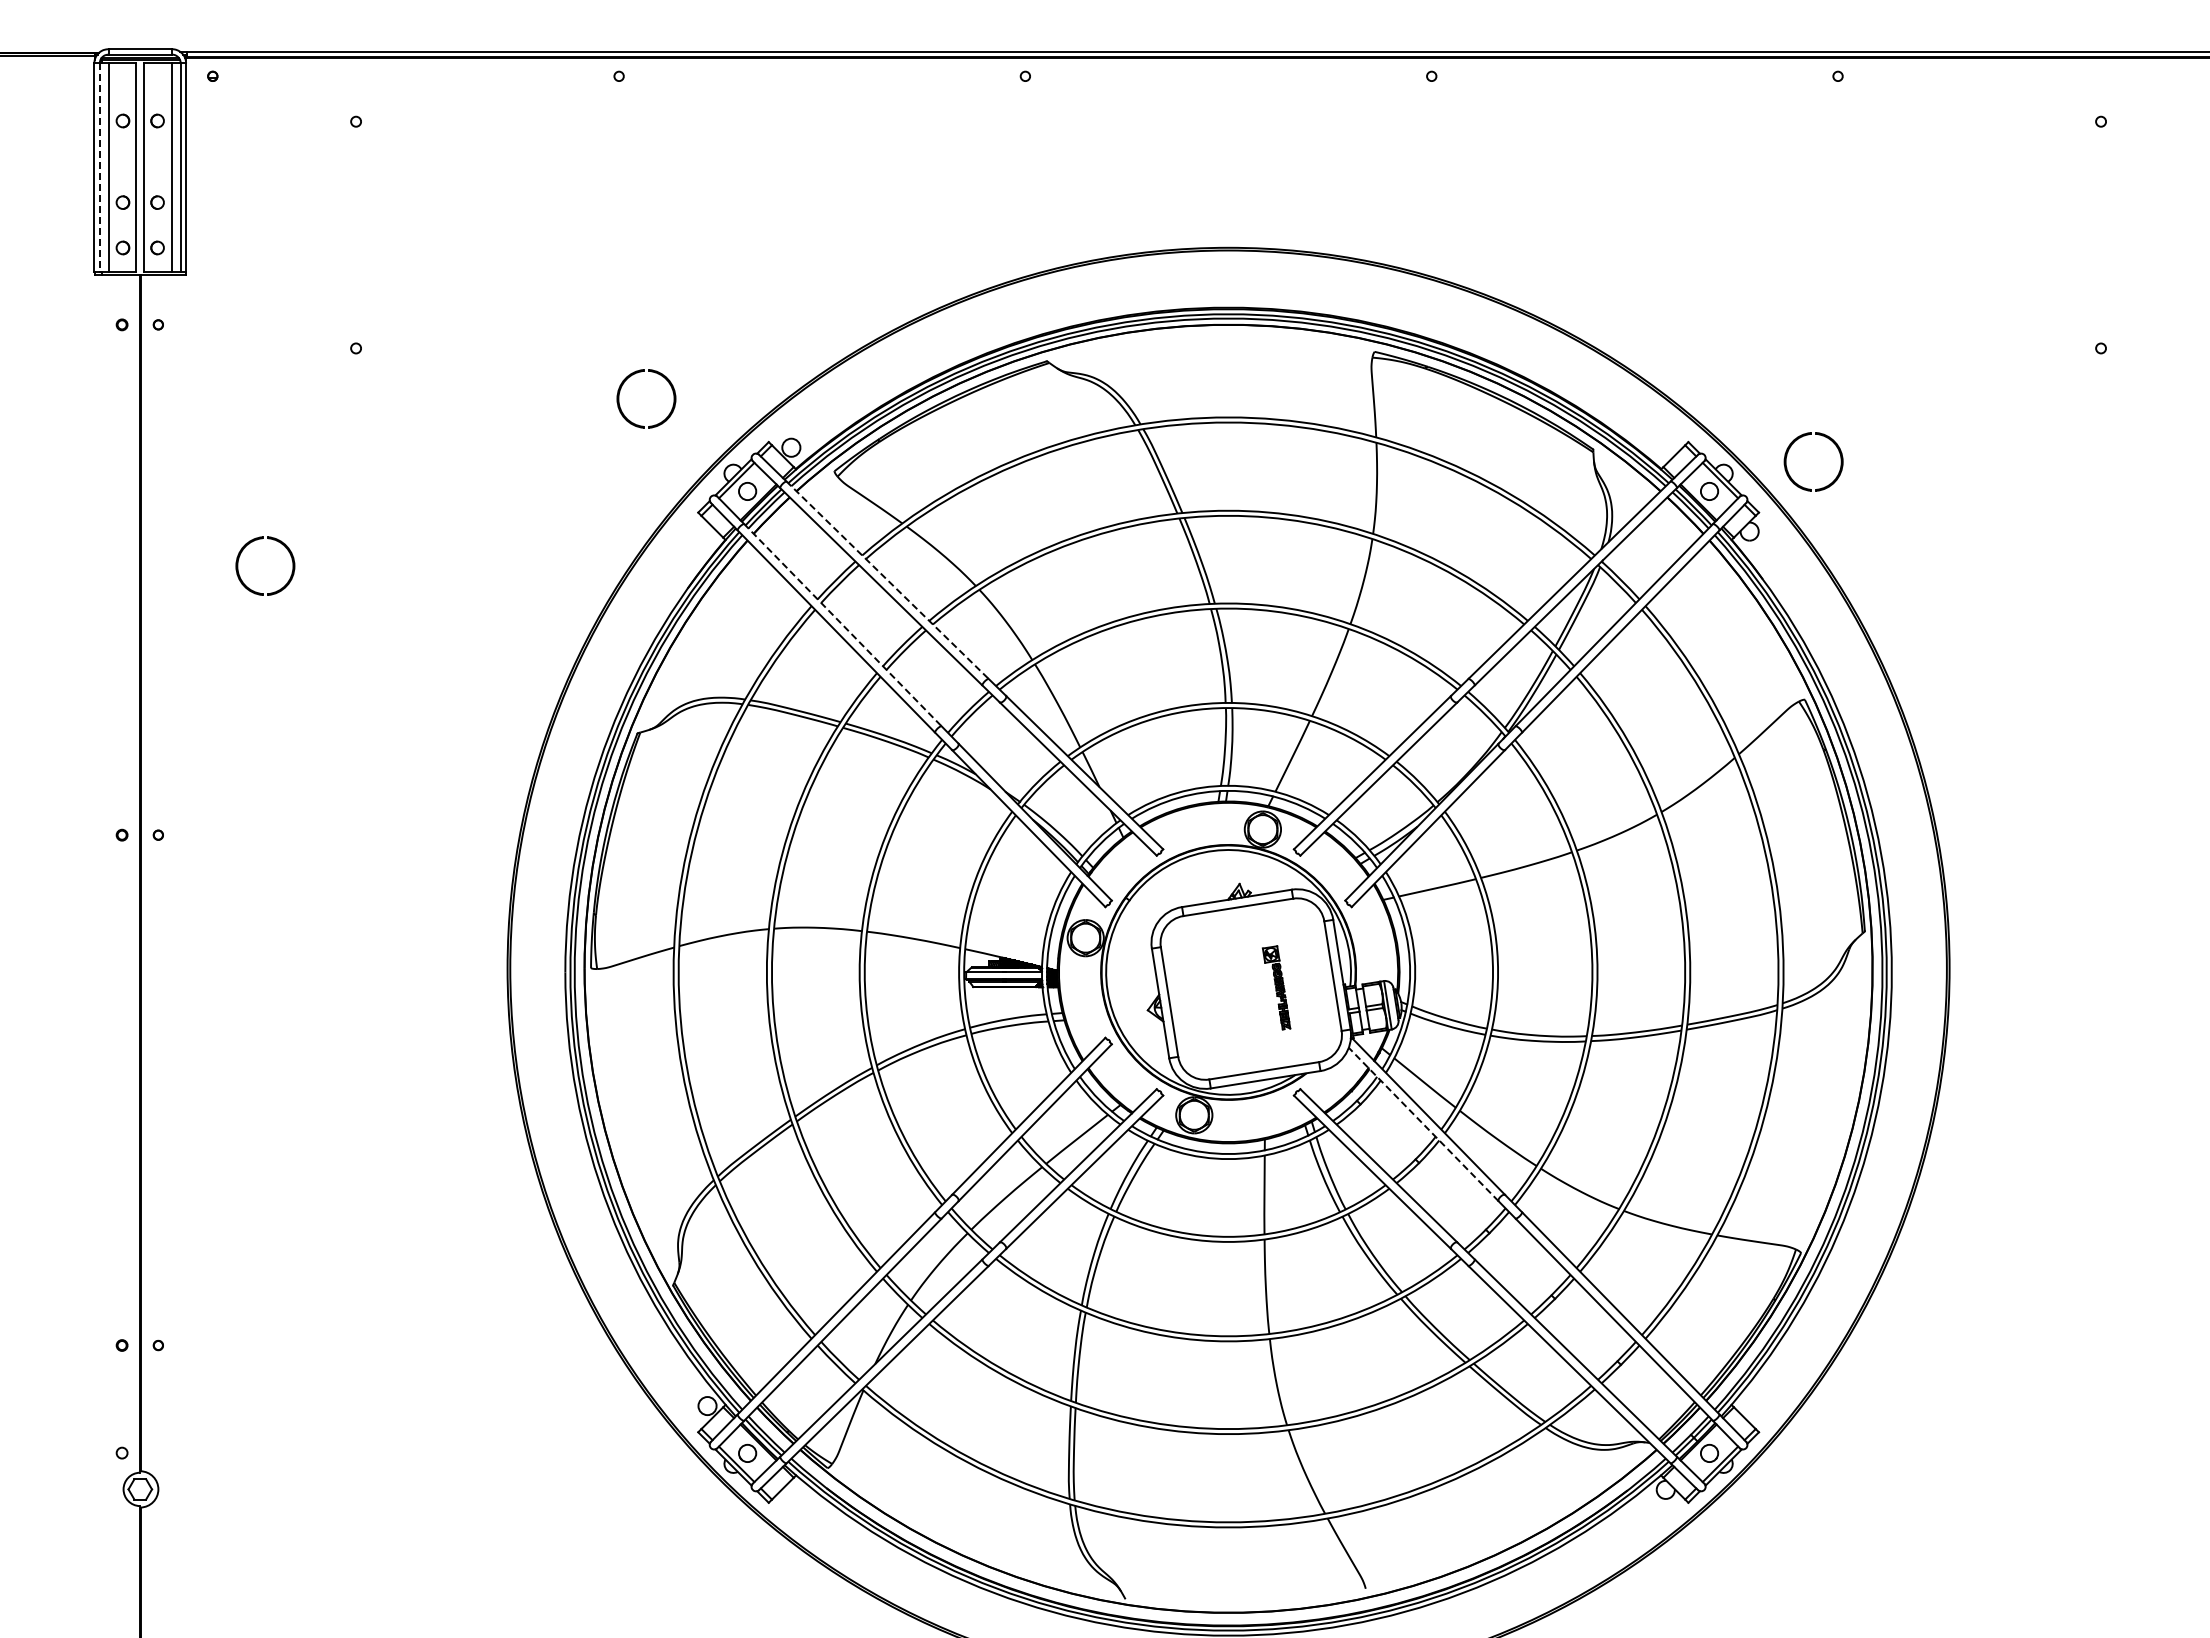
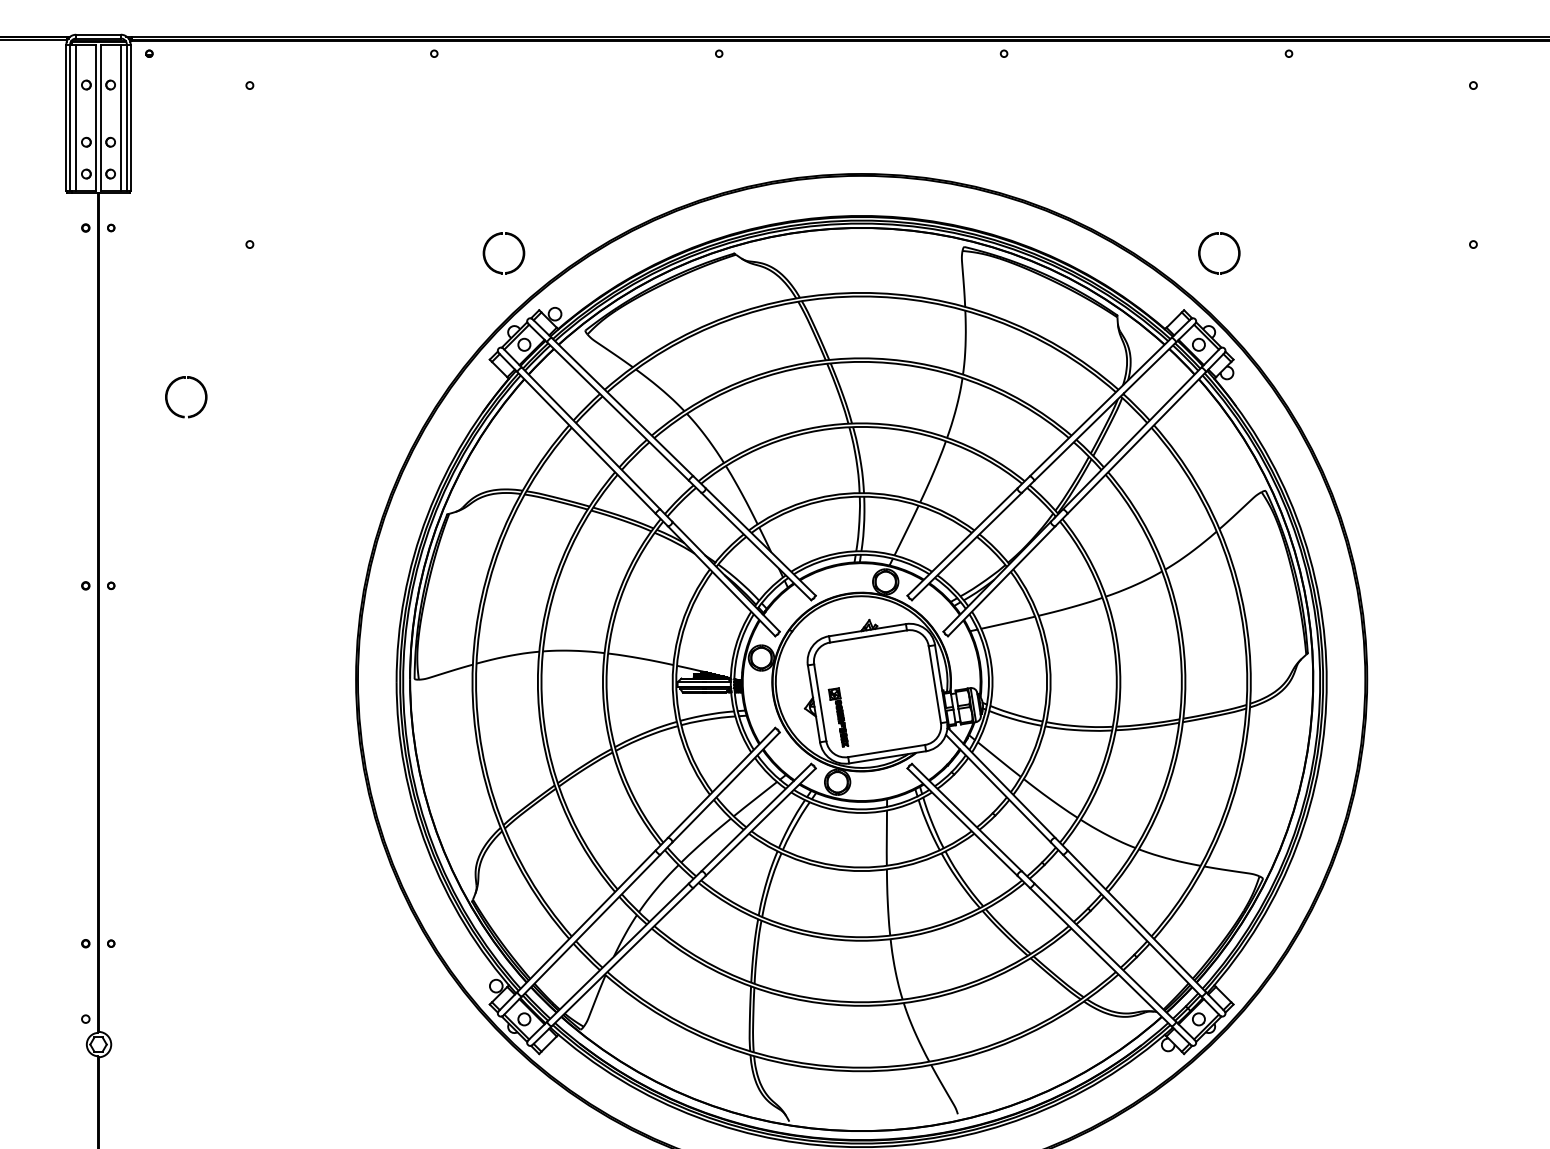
line: (99, 168) -> (69, 118), dashed -> solid
part: (635, 374) -> (496, 236), moved
part: (1802, 437) -> (1211, 236), moved
line: (887, 580) -> (622, 407), dashed -> solid
line: (843, 625) -> (591, 438), dashed -> solid
part: (1276, 987) -> (838, 717), moved
line: (1423, 1124) -> (998, 788), dashed -> solid

